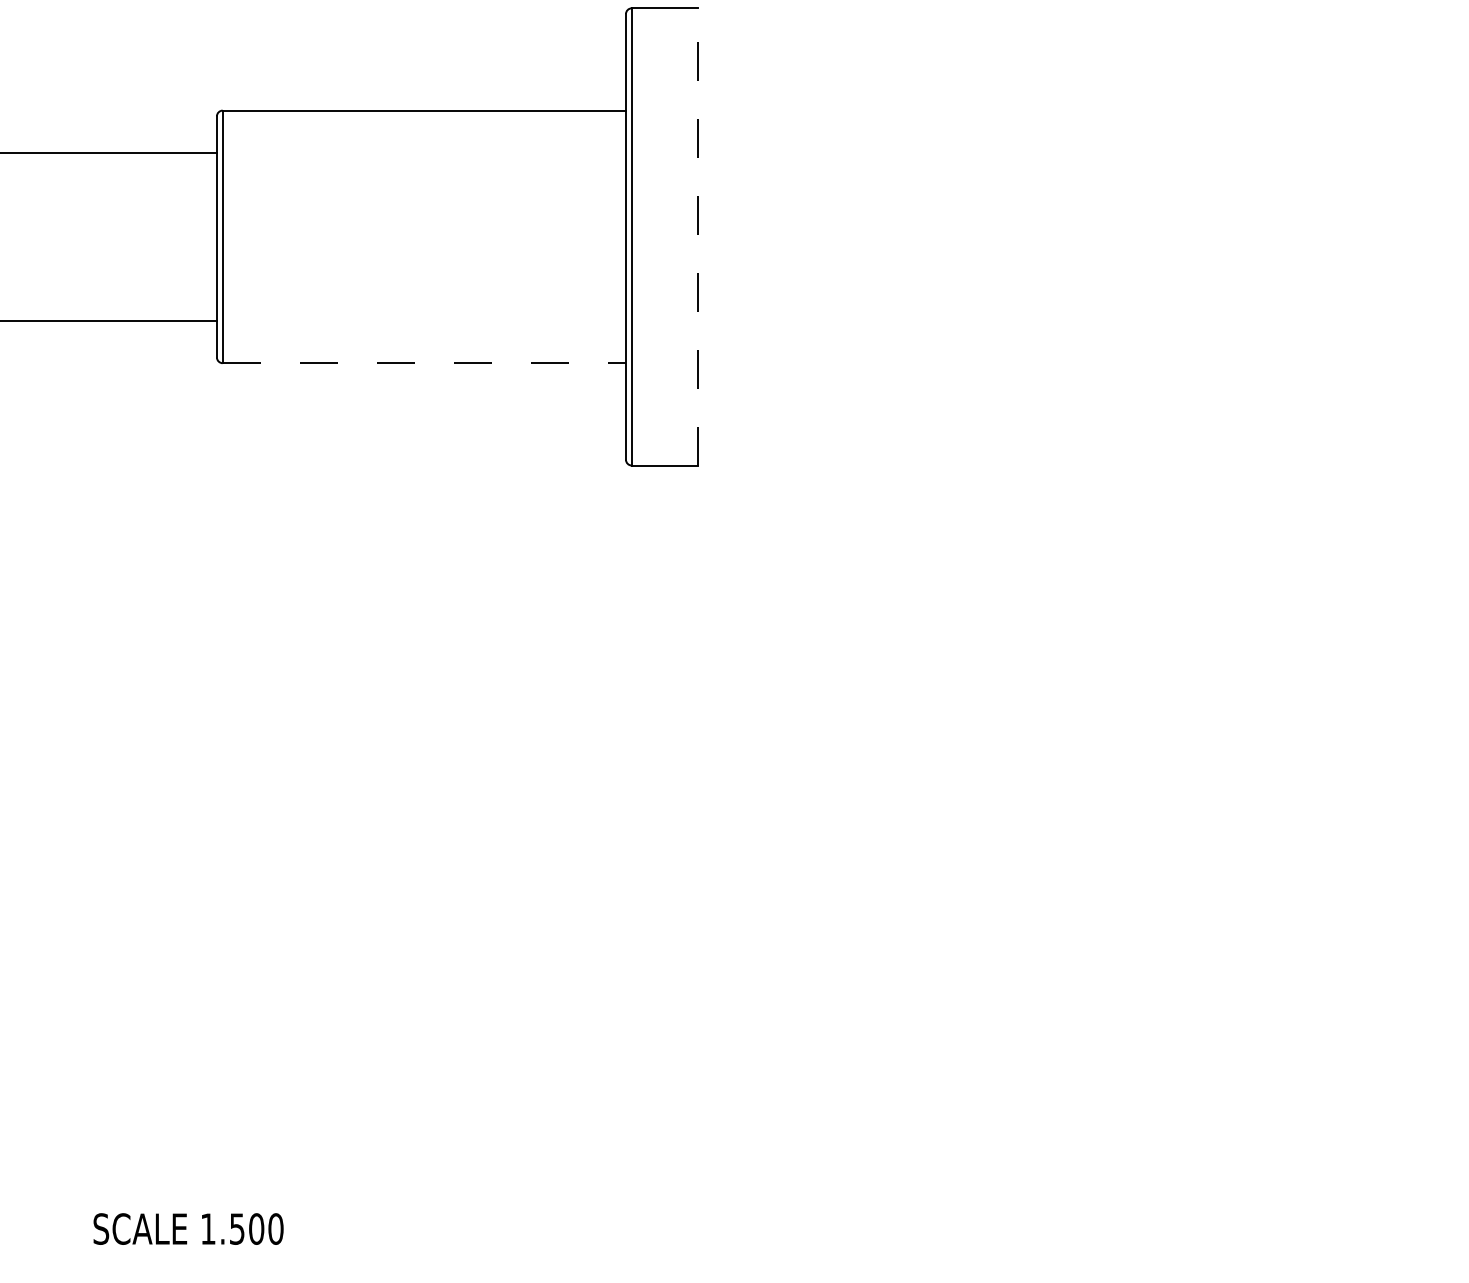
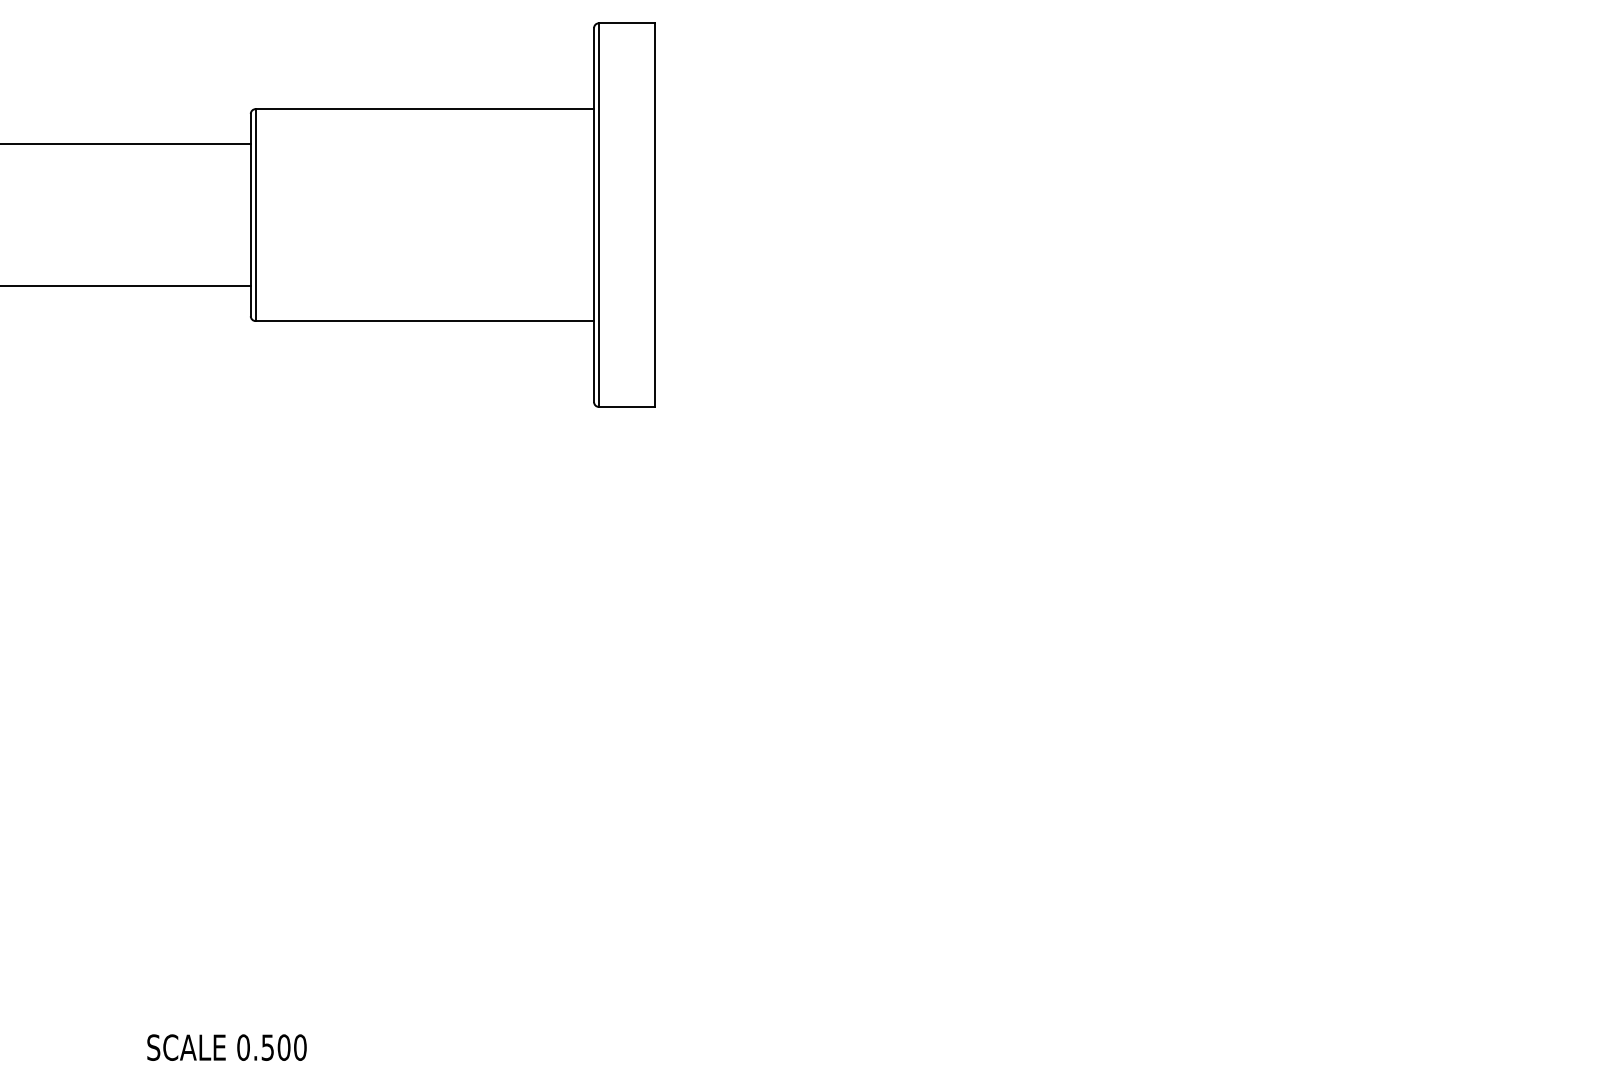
line: (698, 237) -> (654, 215), dashed -> solid
line: (425, 363) -> (425, 321), dashed -> solid
text: (208, 1228) -> (243, 1047), 1.500 -> 0.500

